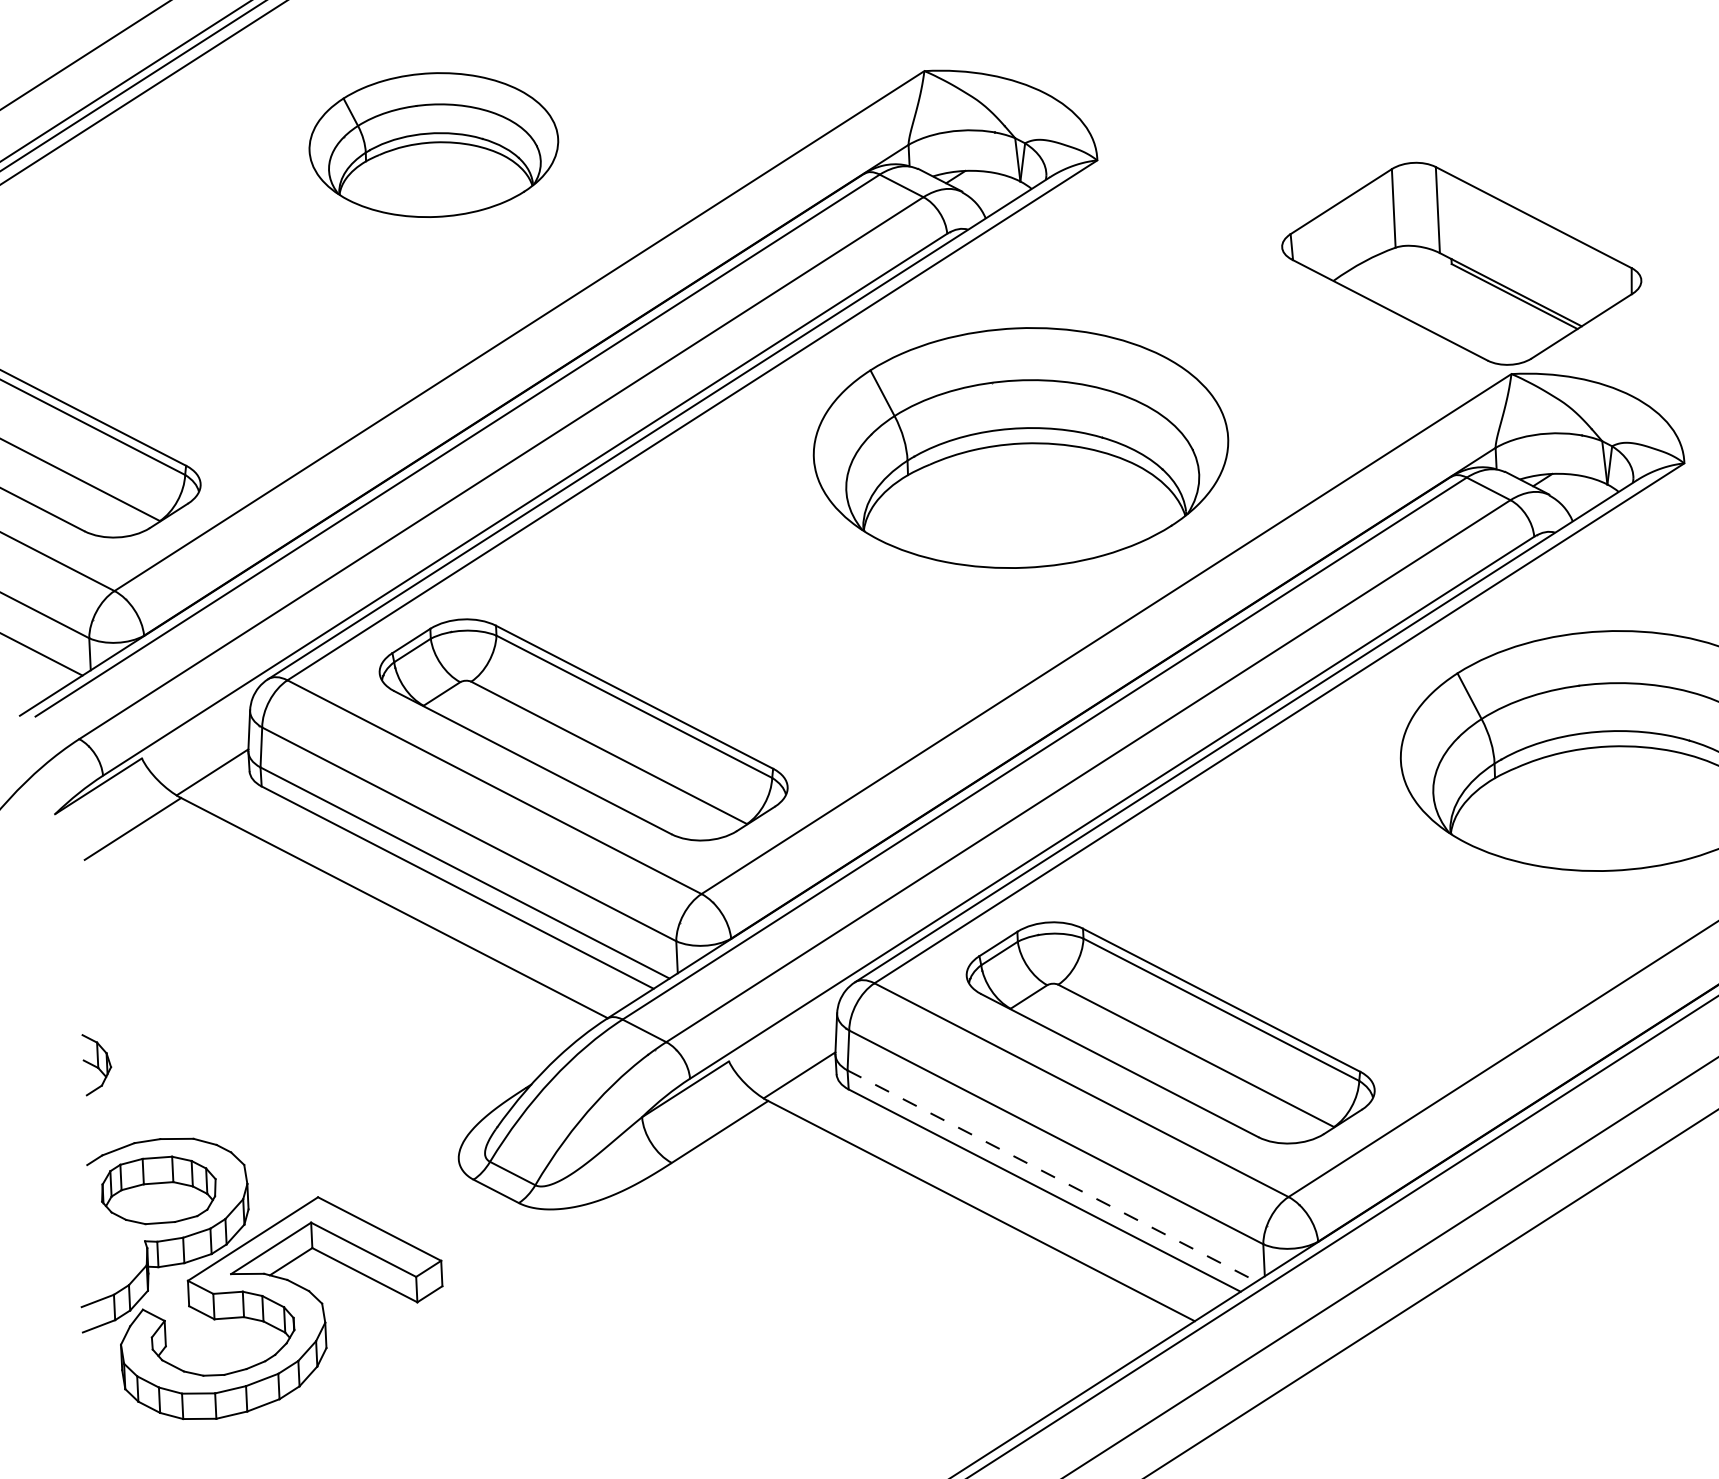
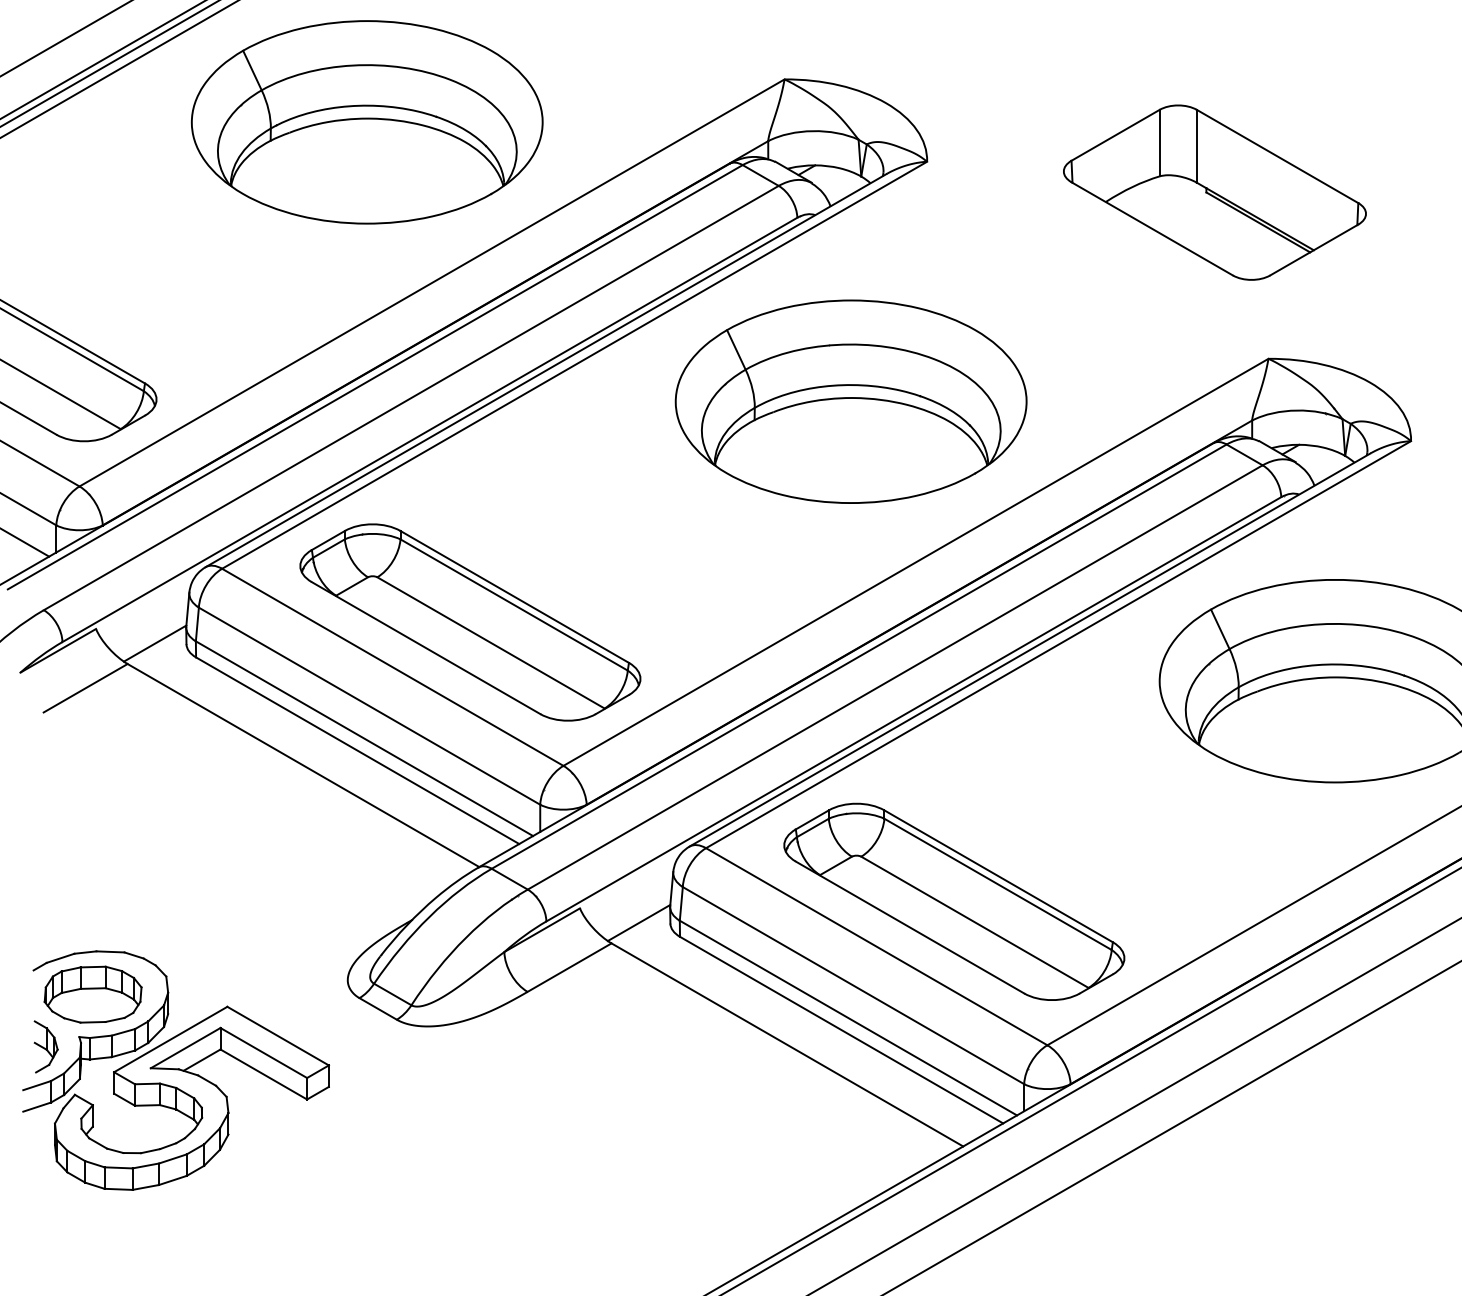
part: (433, 145) -> (366, 122), size x1.67
part: (1461, 263) -> (1214, 192), moved
part: (96, 1064) -> (45, 1046), moved
line: (1052, 1176) -> (848, 1018), dashed -> solid

